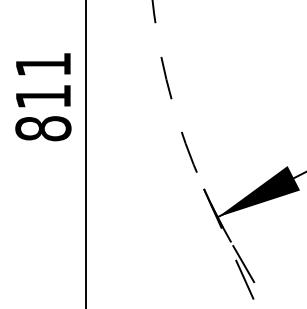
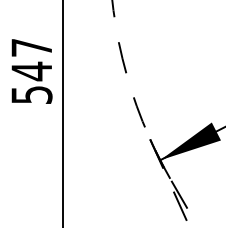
text: (42, 96) -> (31, 71), 811 -> 547

